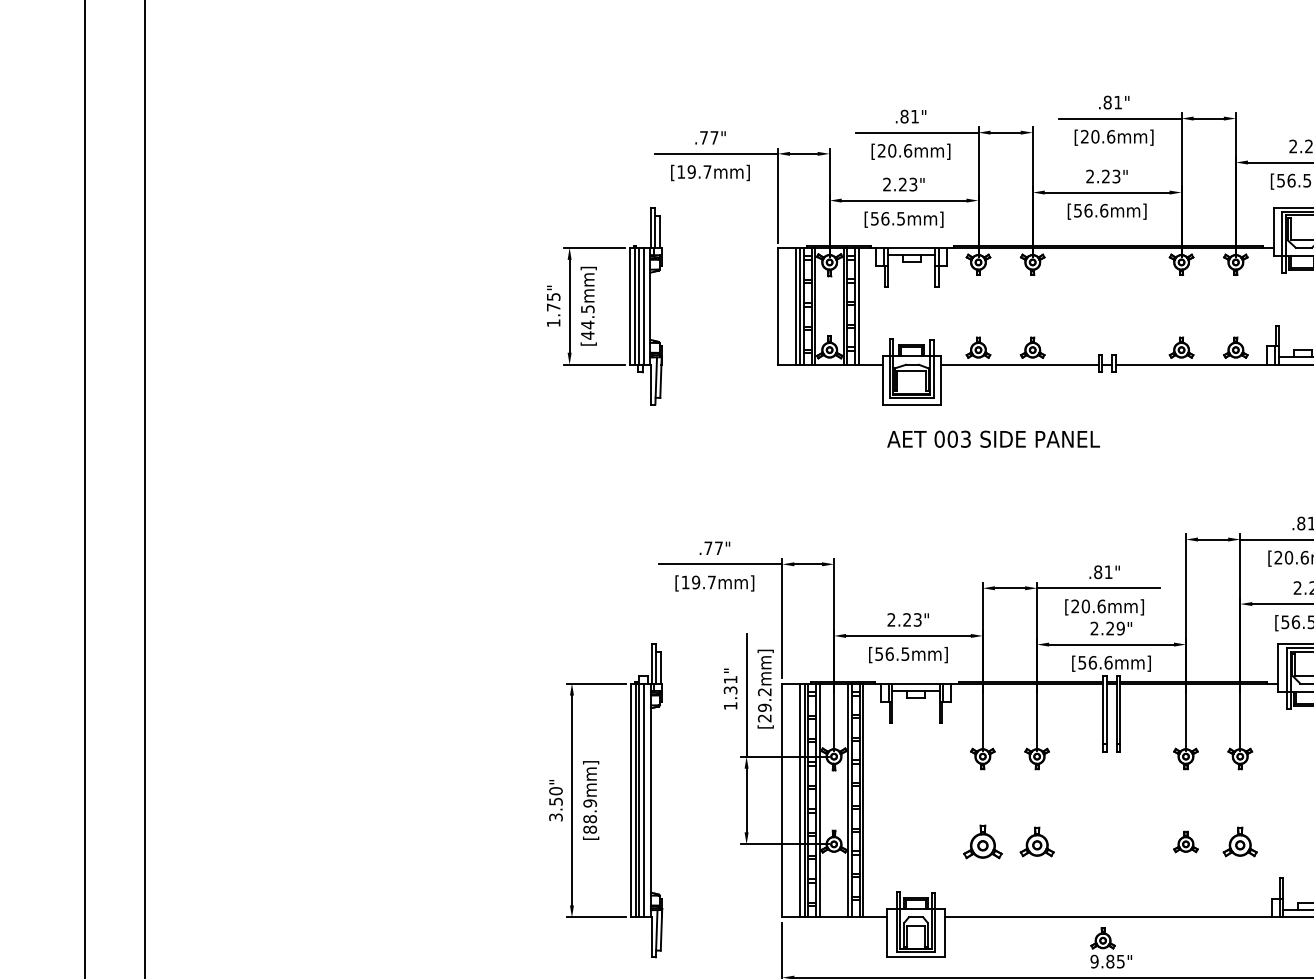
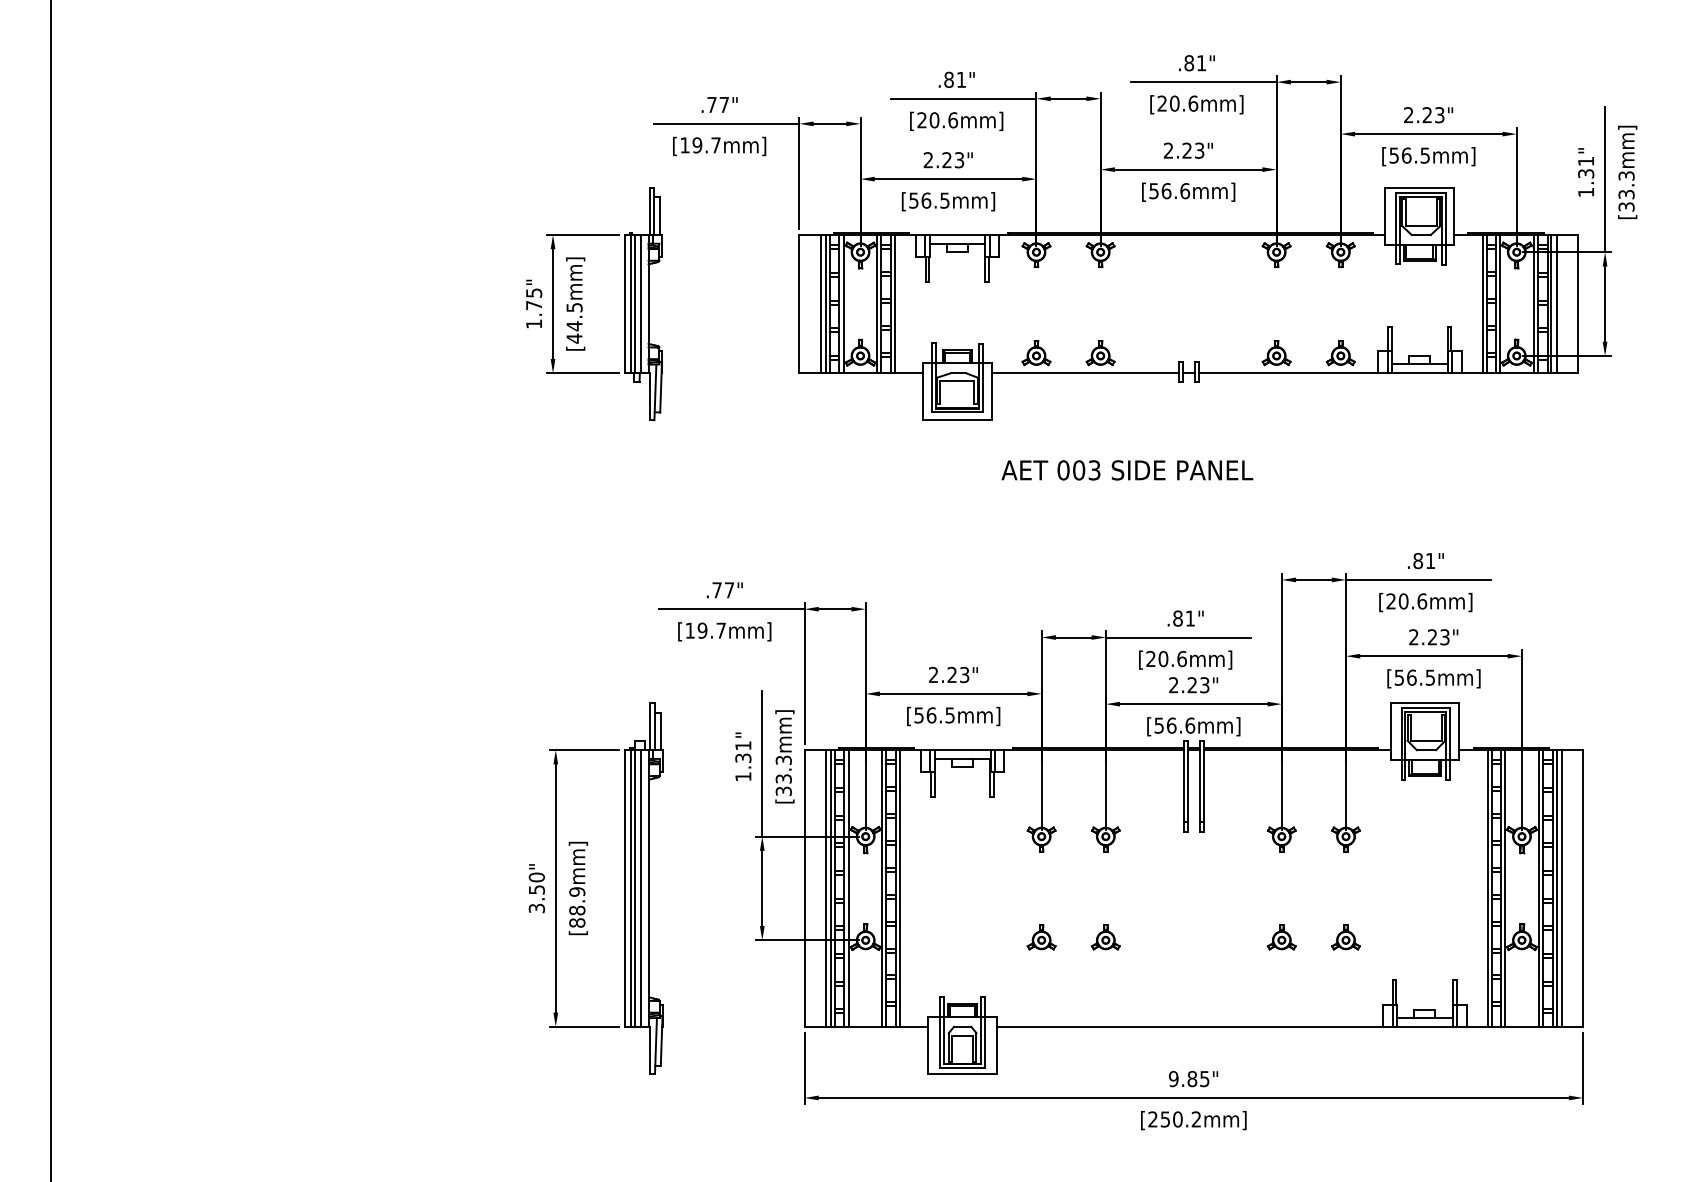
text: (993, 439) -> (1127, 470), moved
text: (1120, 628) -> (1204, 685), 2.29" -> 2.23"
text: (764, 704) -> (783, 775), [29.2mm] -> [33.3mm]
part: (982, 841) -> (1041, 937), size x0.62
part: (1036, 841) -> (1105, 937), size x0.71
part: (1239, 841) -> (1345, 937), size x0.71
part: (1102, 938) -> (1183, 1051), removed

